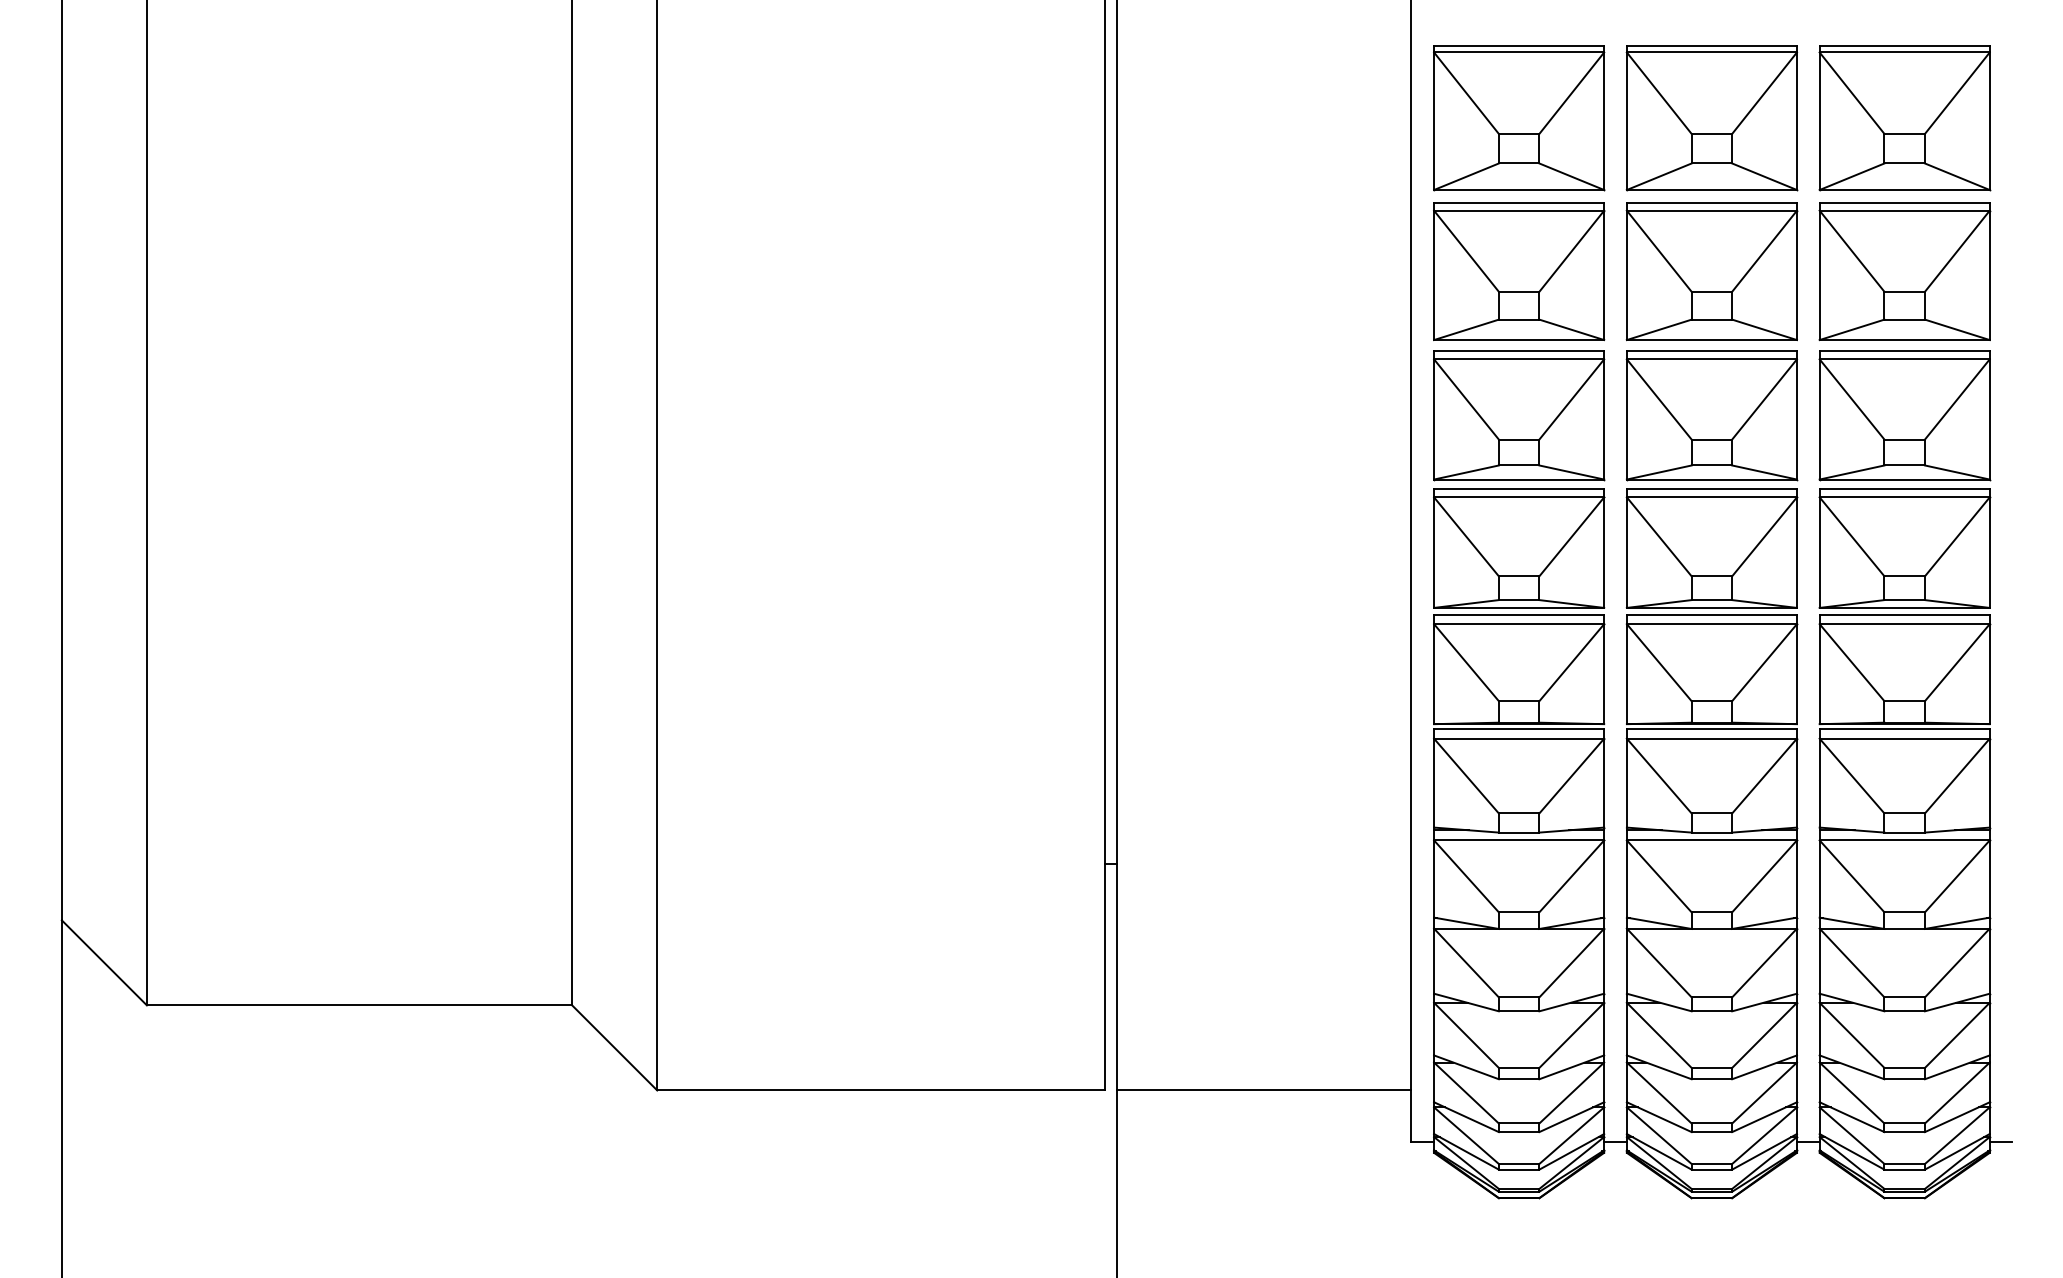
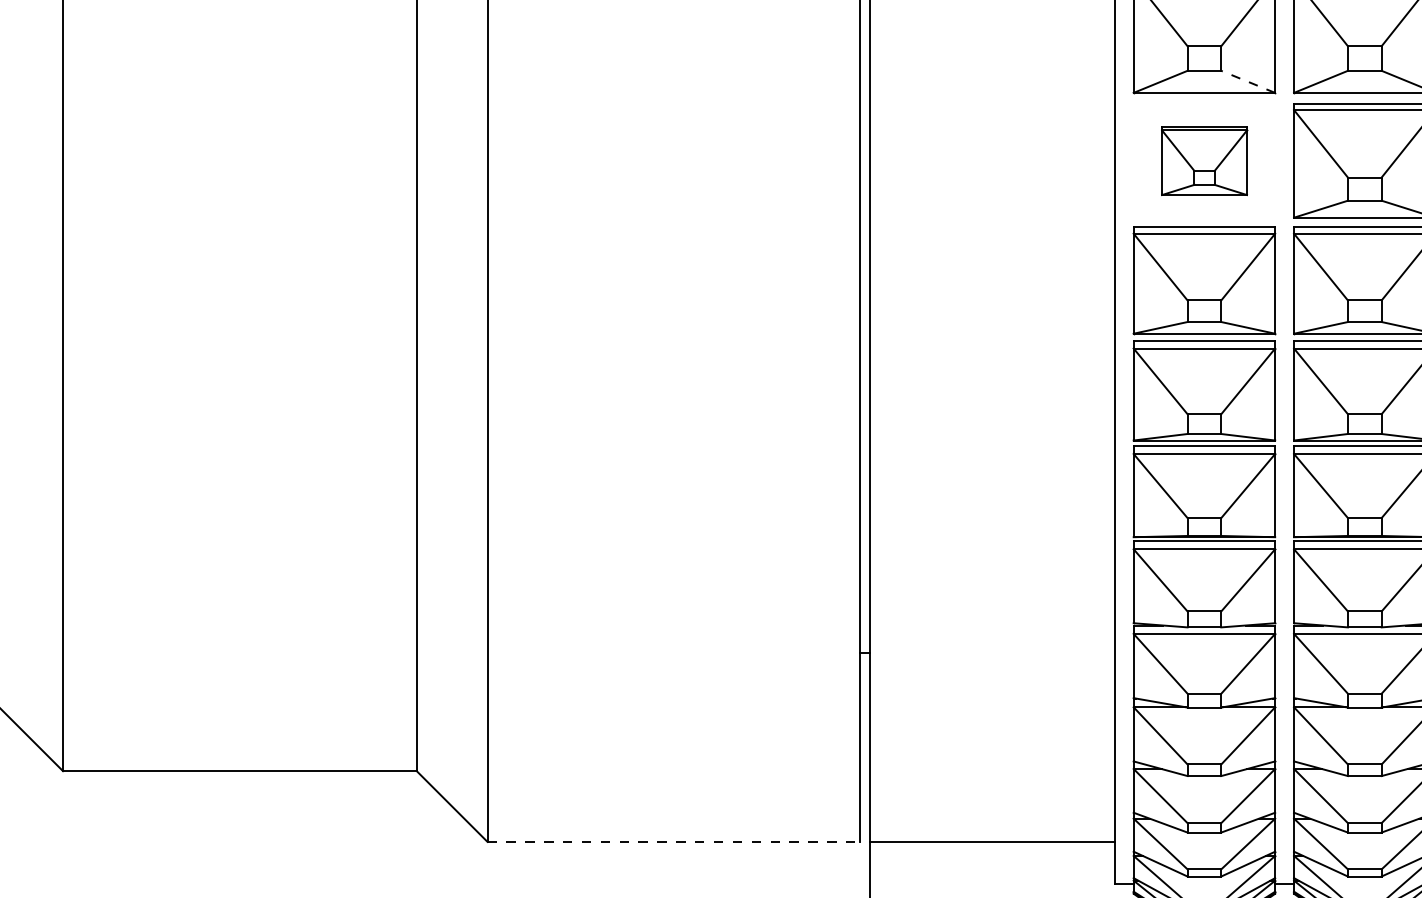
line: (1571, 176) -> (1247, 81), solid -> dashed
part: (1519, 271) -> (1204, 160), size x0.6
line: (881, 1090) -> (674, 841), solid -> dashed

